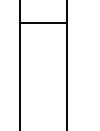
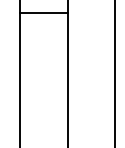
line: (42, 23) -> (43, 12), moved

